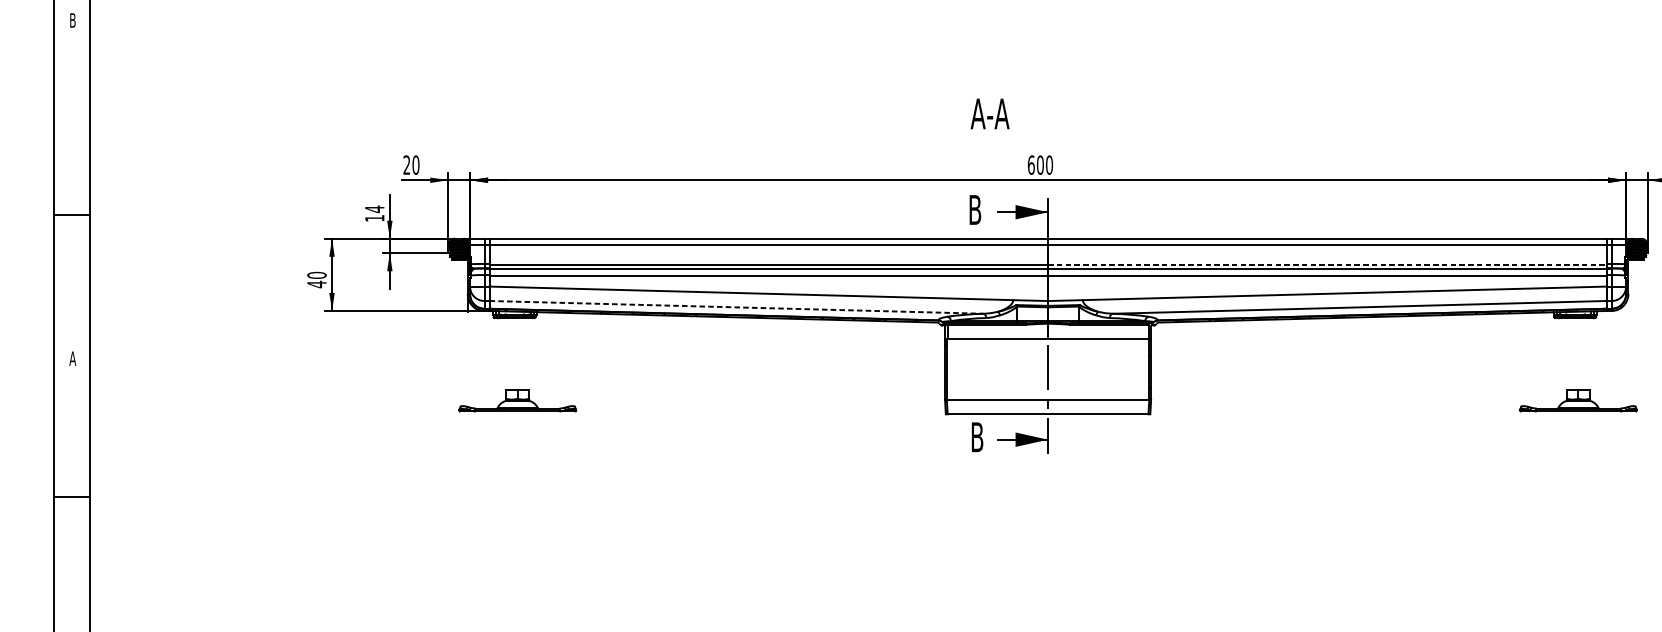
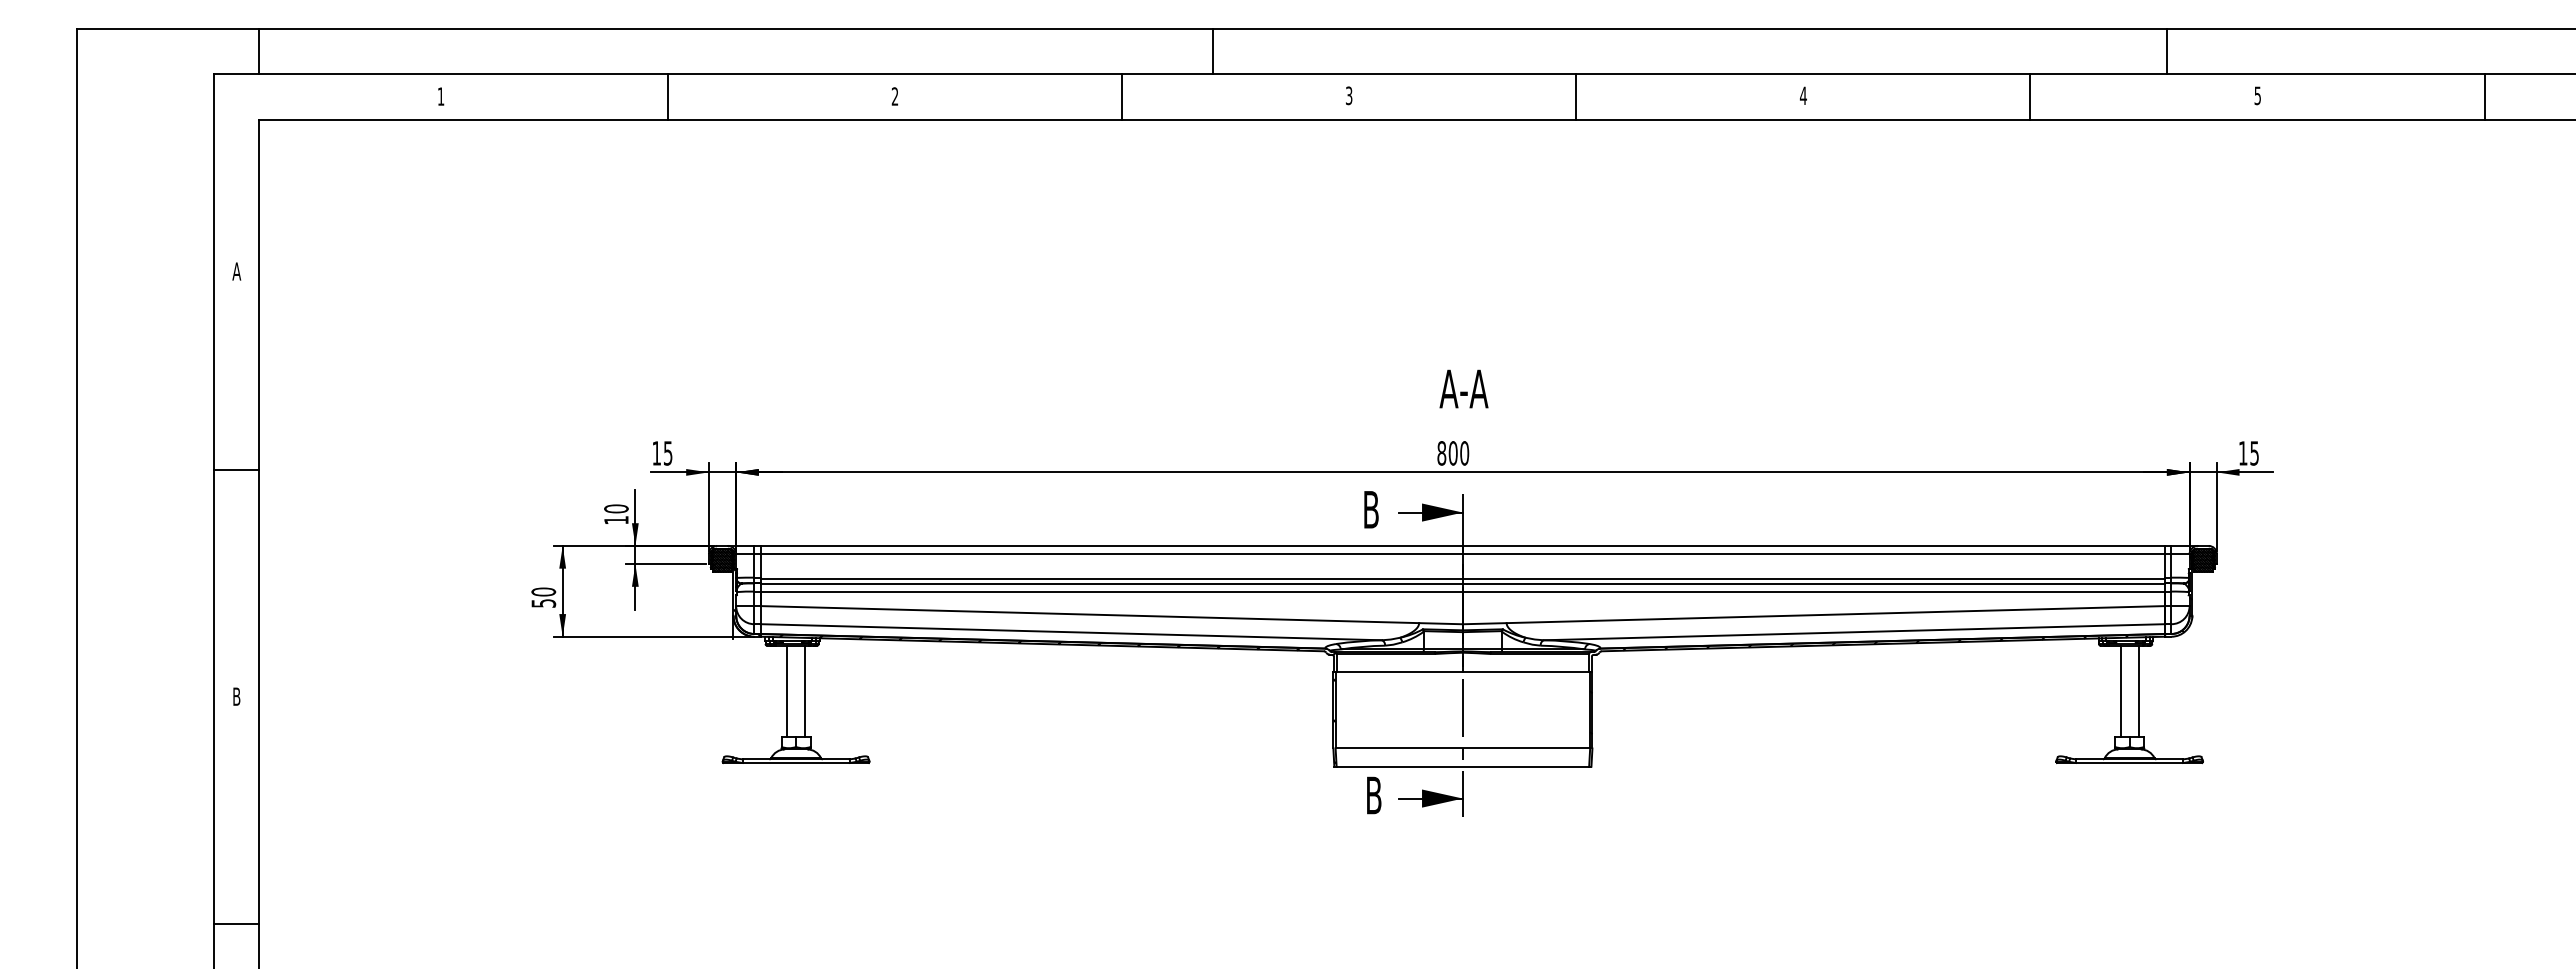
text: (72, 20) -> (236, 271), B -> A
text: (989, 113) -> (1463, 388), moved
text: (411, 165) -> (662, 453), 20 -> 15
text: (1031, 165) -> (1441, 453), 600 -> 800
text: (374, 208) -> (616, 508), 14 -> 10
line: (71, 215) -> (235, 469), moved
line: (1327, 264) -> (1814, 578), dashed -> solid
text: (316, 284) -> (543, 603), 40 -> 50
line: (736, 307) -> (1071, 632), dashed -> solid
line: (510, 353) -> (787, 690), added
line: (525, 353) -> (805, 690), added
line: (1571, 353) -> (2120, 690), added
line: (1585, 353) -> (2138, 690), added
text: (72, 358) -> (236, 696), A -> B
line: (71, 496) -> (235, 923), moved

